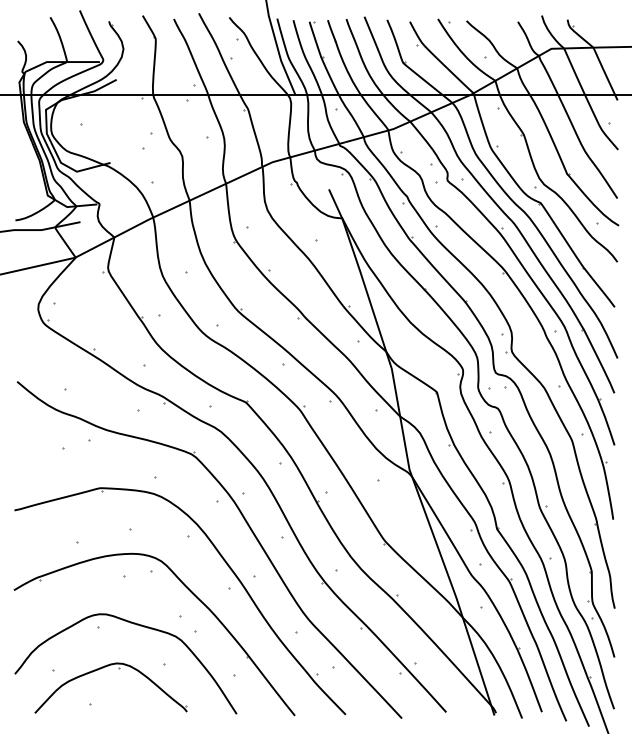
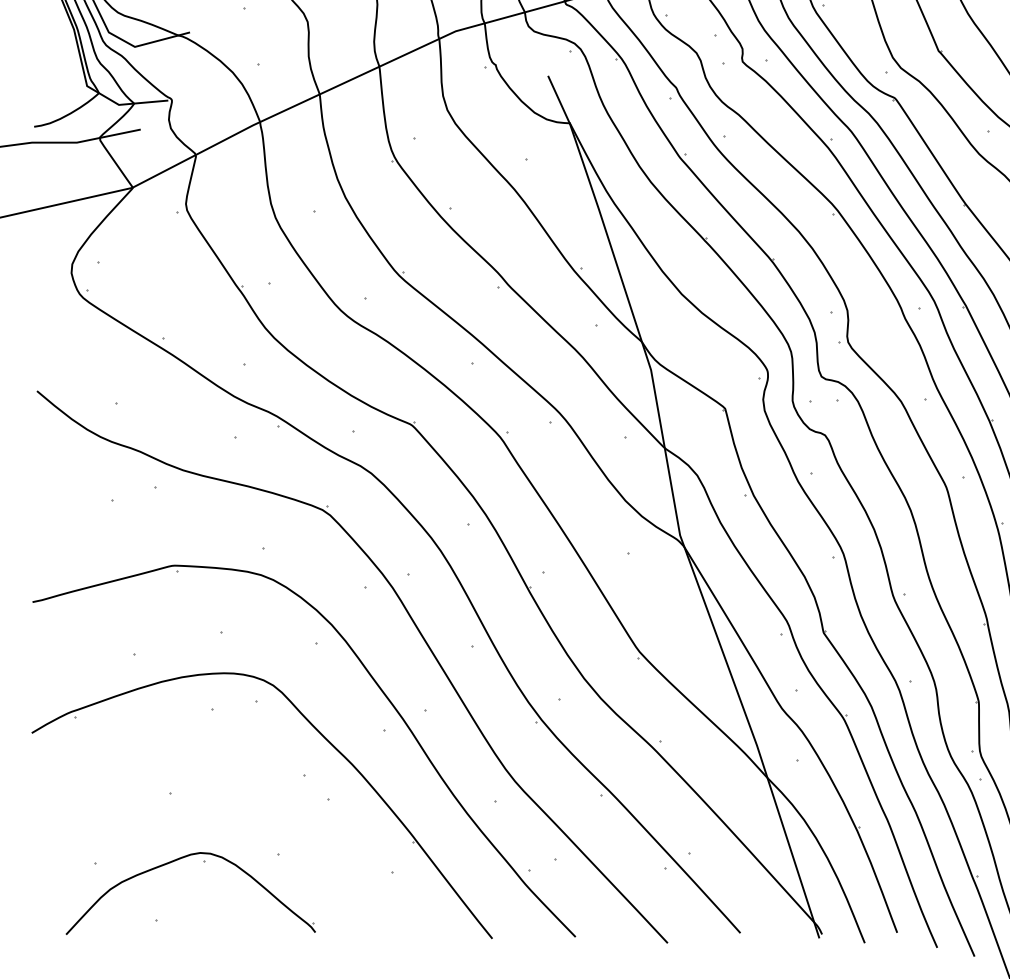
curve: (133, 624) -> (227, 789), removed

